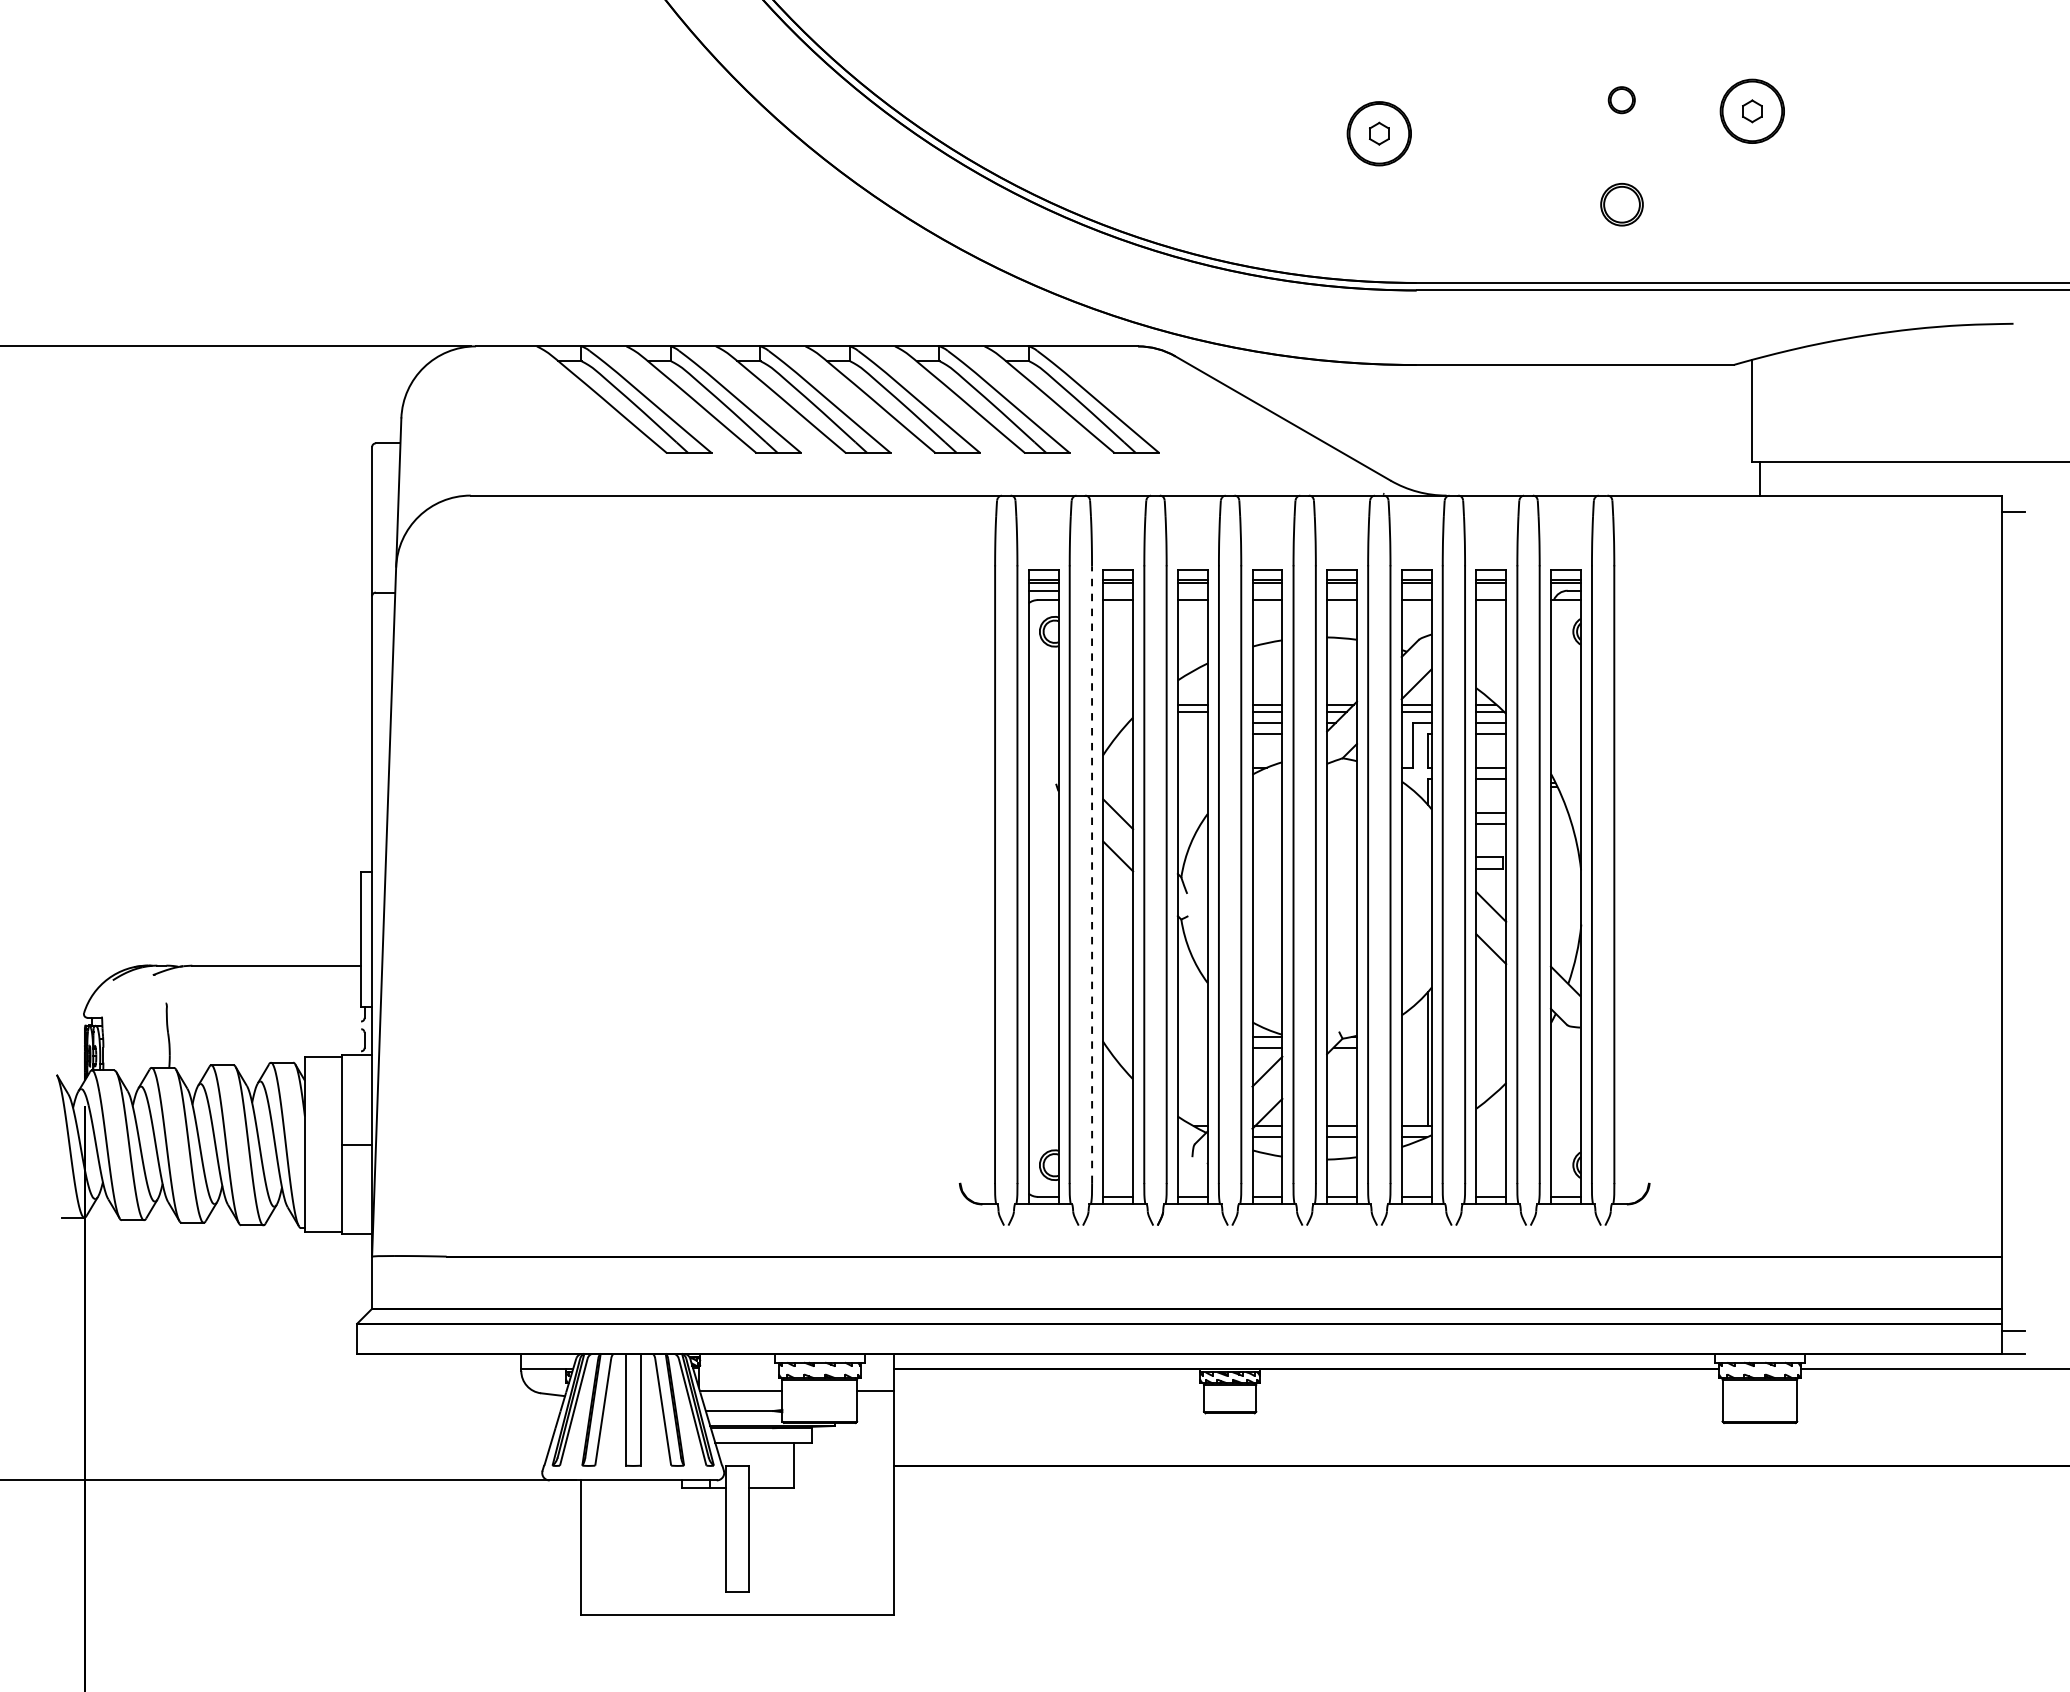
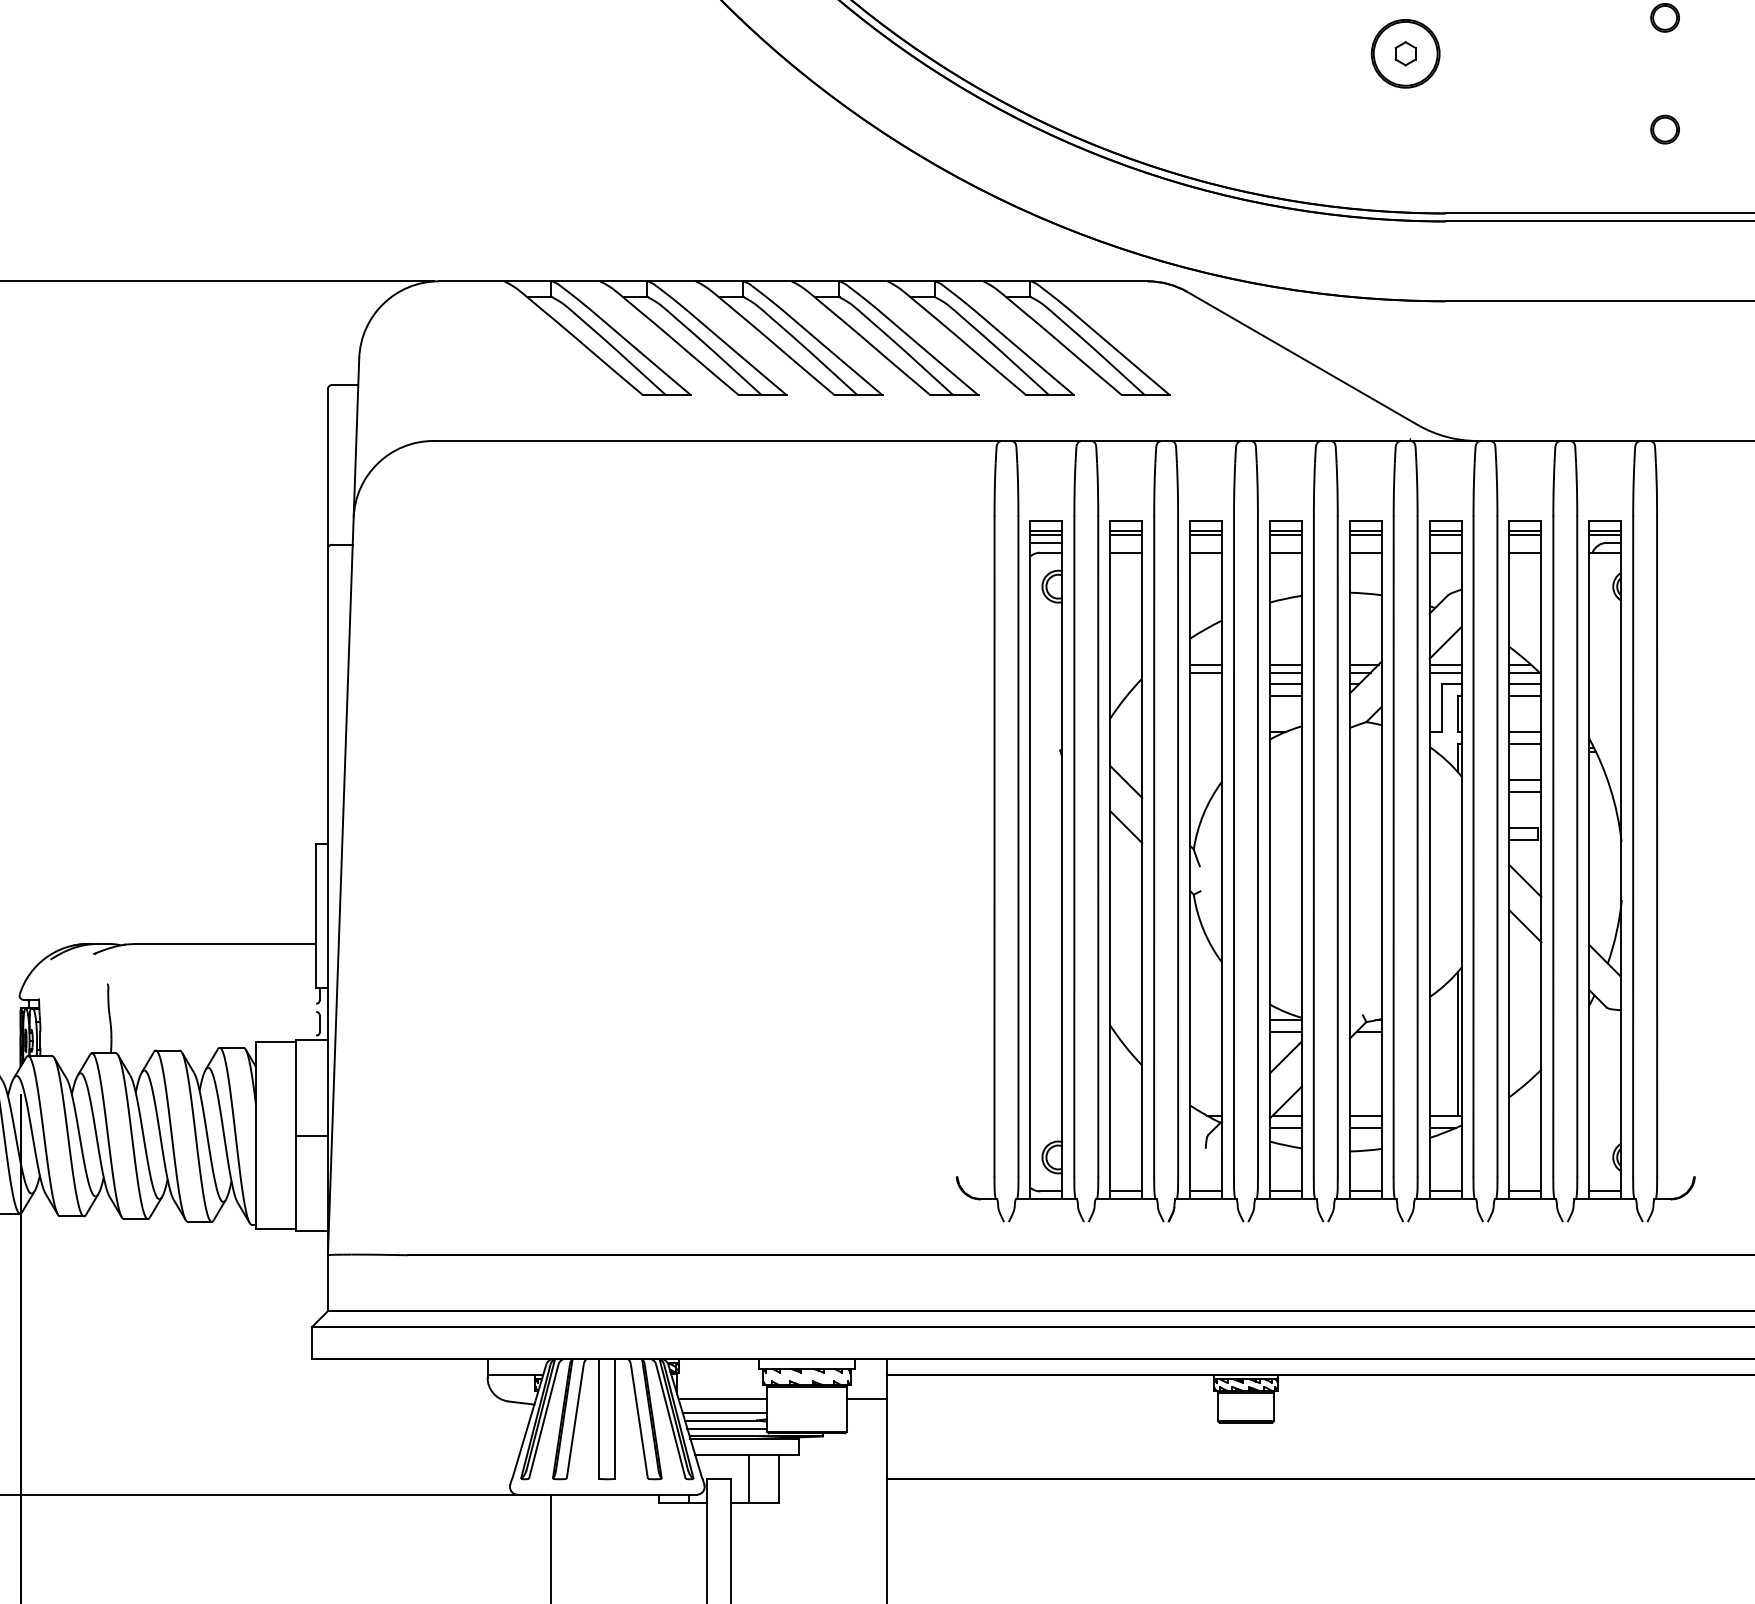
part: (1621, 204) -> (1664, 129), size x0.62
line: (1092, 874) -> (1098, 846), dashed -> solid
line: (742, 1403) -> (724, 1412), added
line: (745, 1418) -> (727, 1428), added
line: (765, 1465) -> (748, 1478), added

